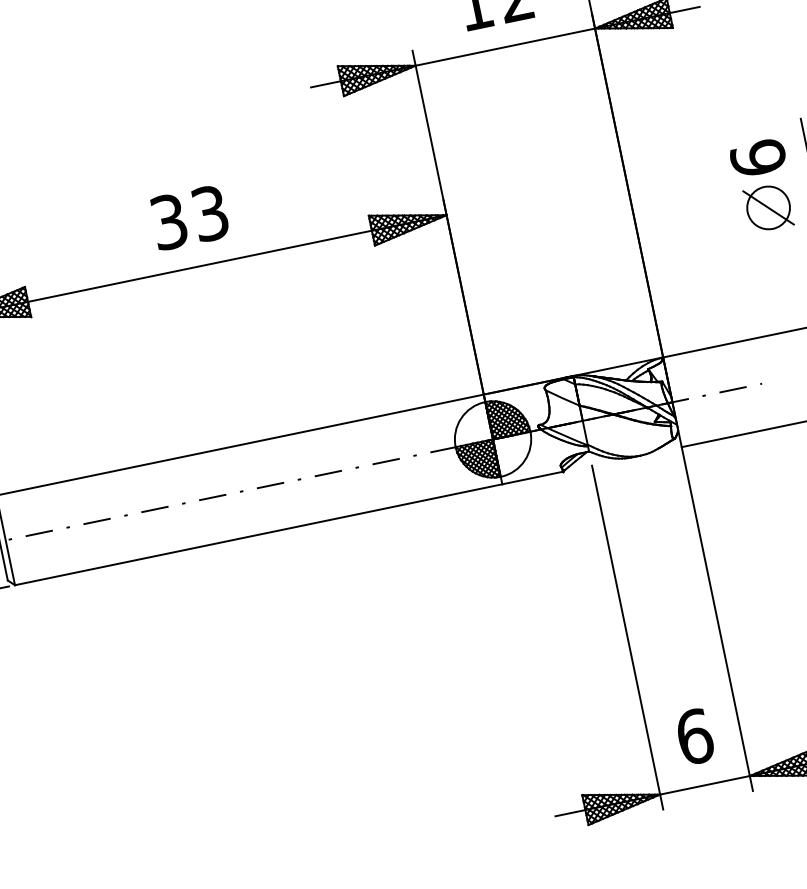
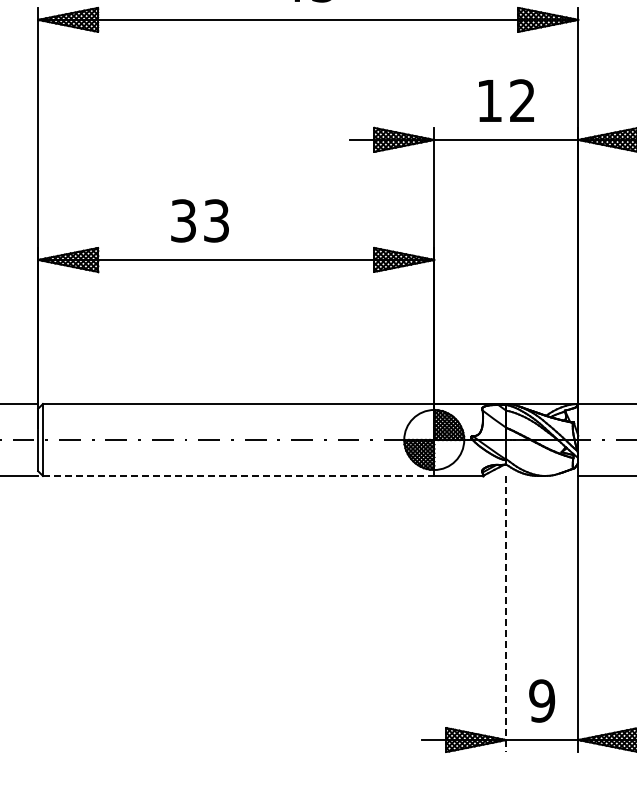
text: (188, 217) -> (199, 220), moved
line: (258, 535) -> (238, 476), solid -> dashed
line: (628, 638) -> (506, 614), solid -> dashed
text: (695, 735) -> (542, 700), 6 -> 9

